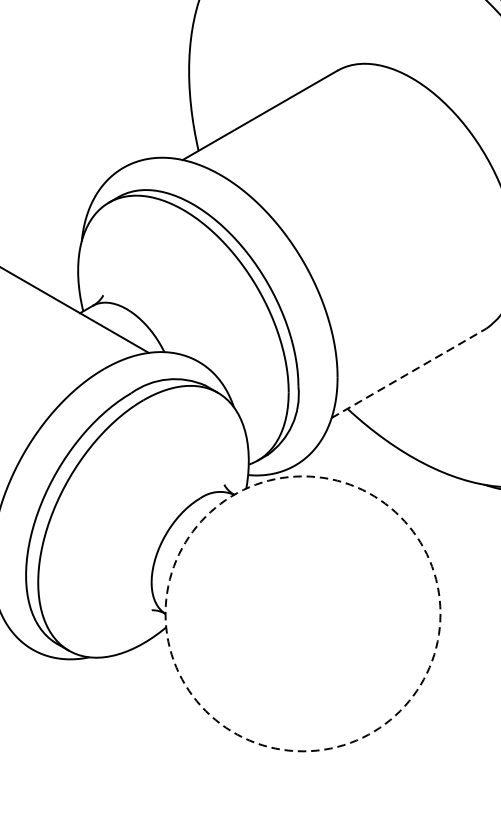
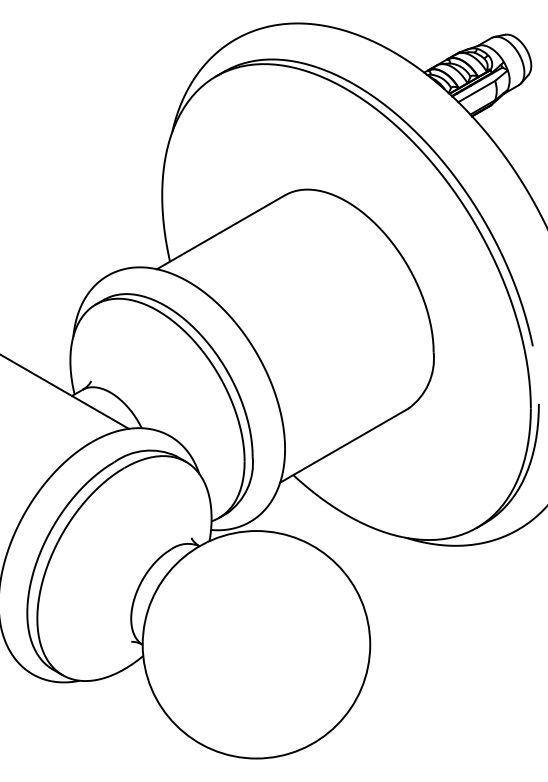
line: (409, 373) -> (344, 445), dashed -> solid
circle: (303, 613) -> (256, 644), dashed -> solid

